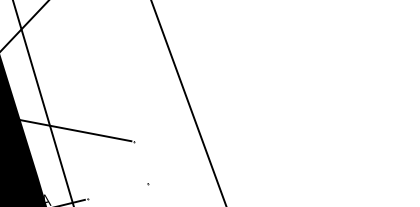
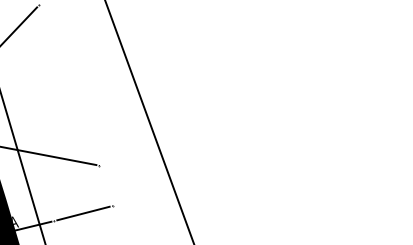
line: (118, 191) -> (83, 213), added

